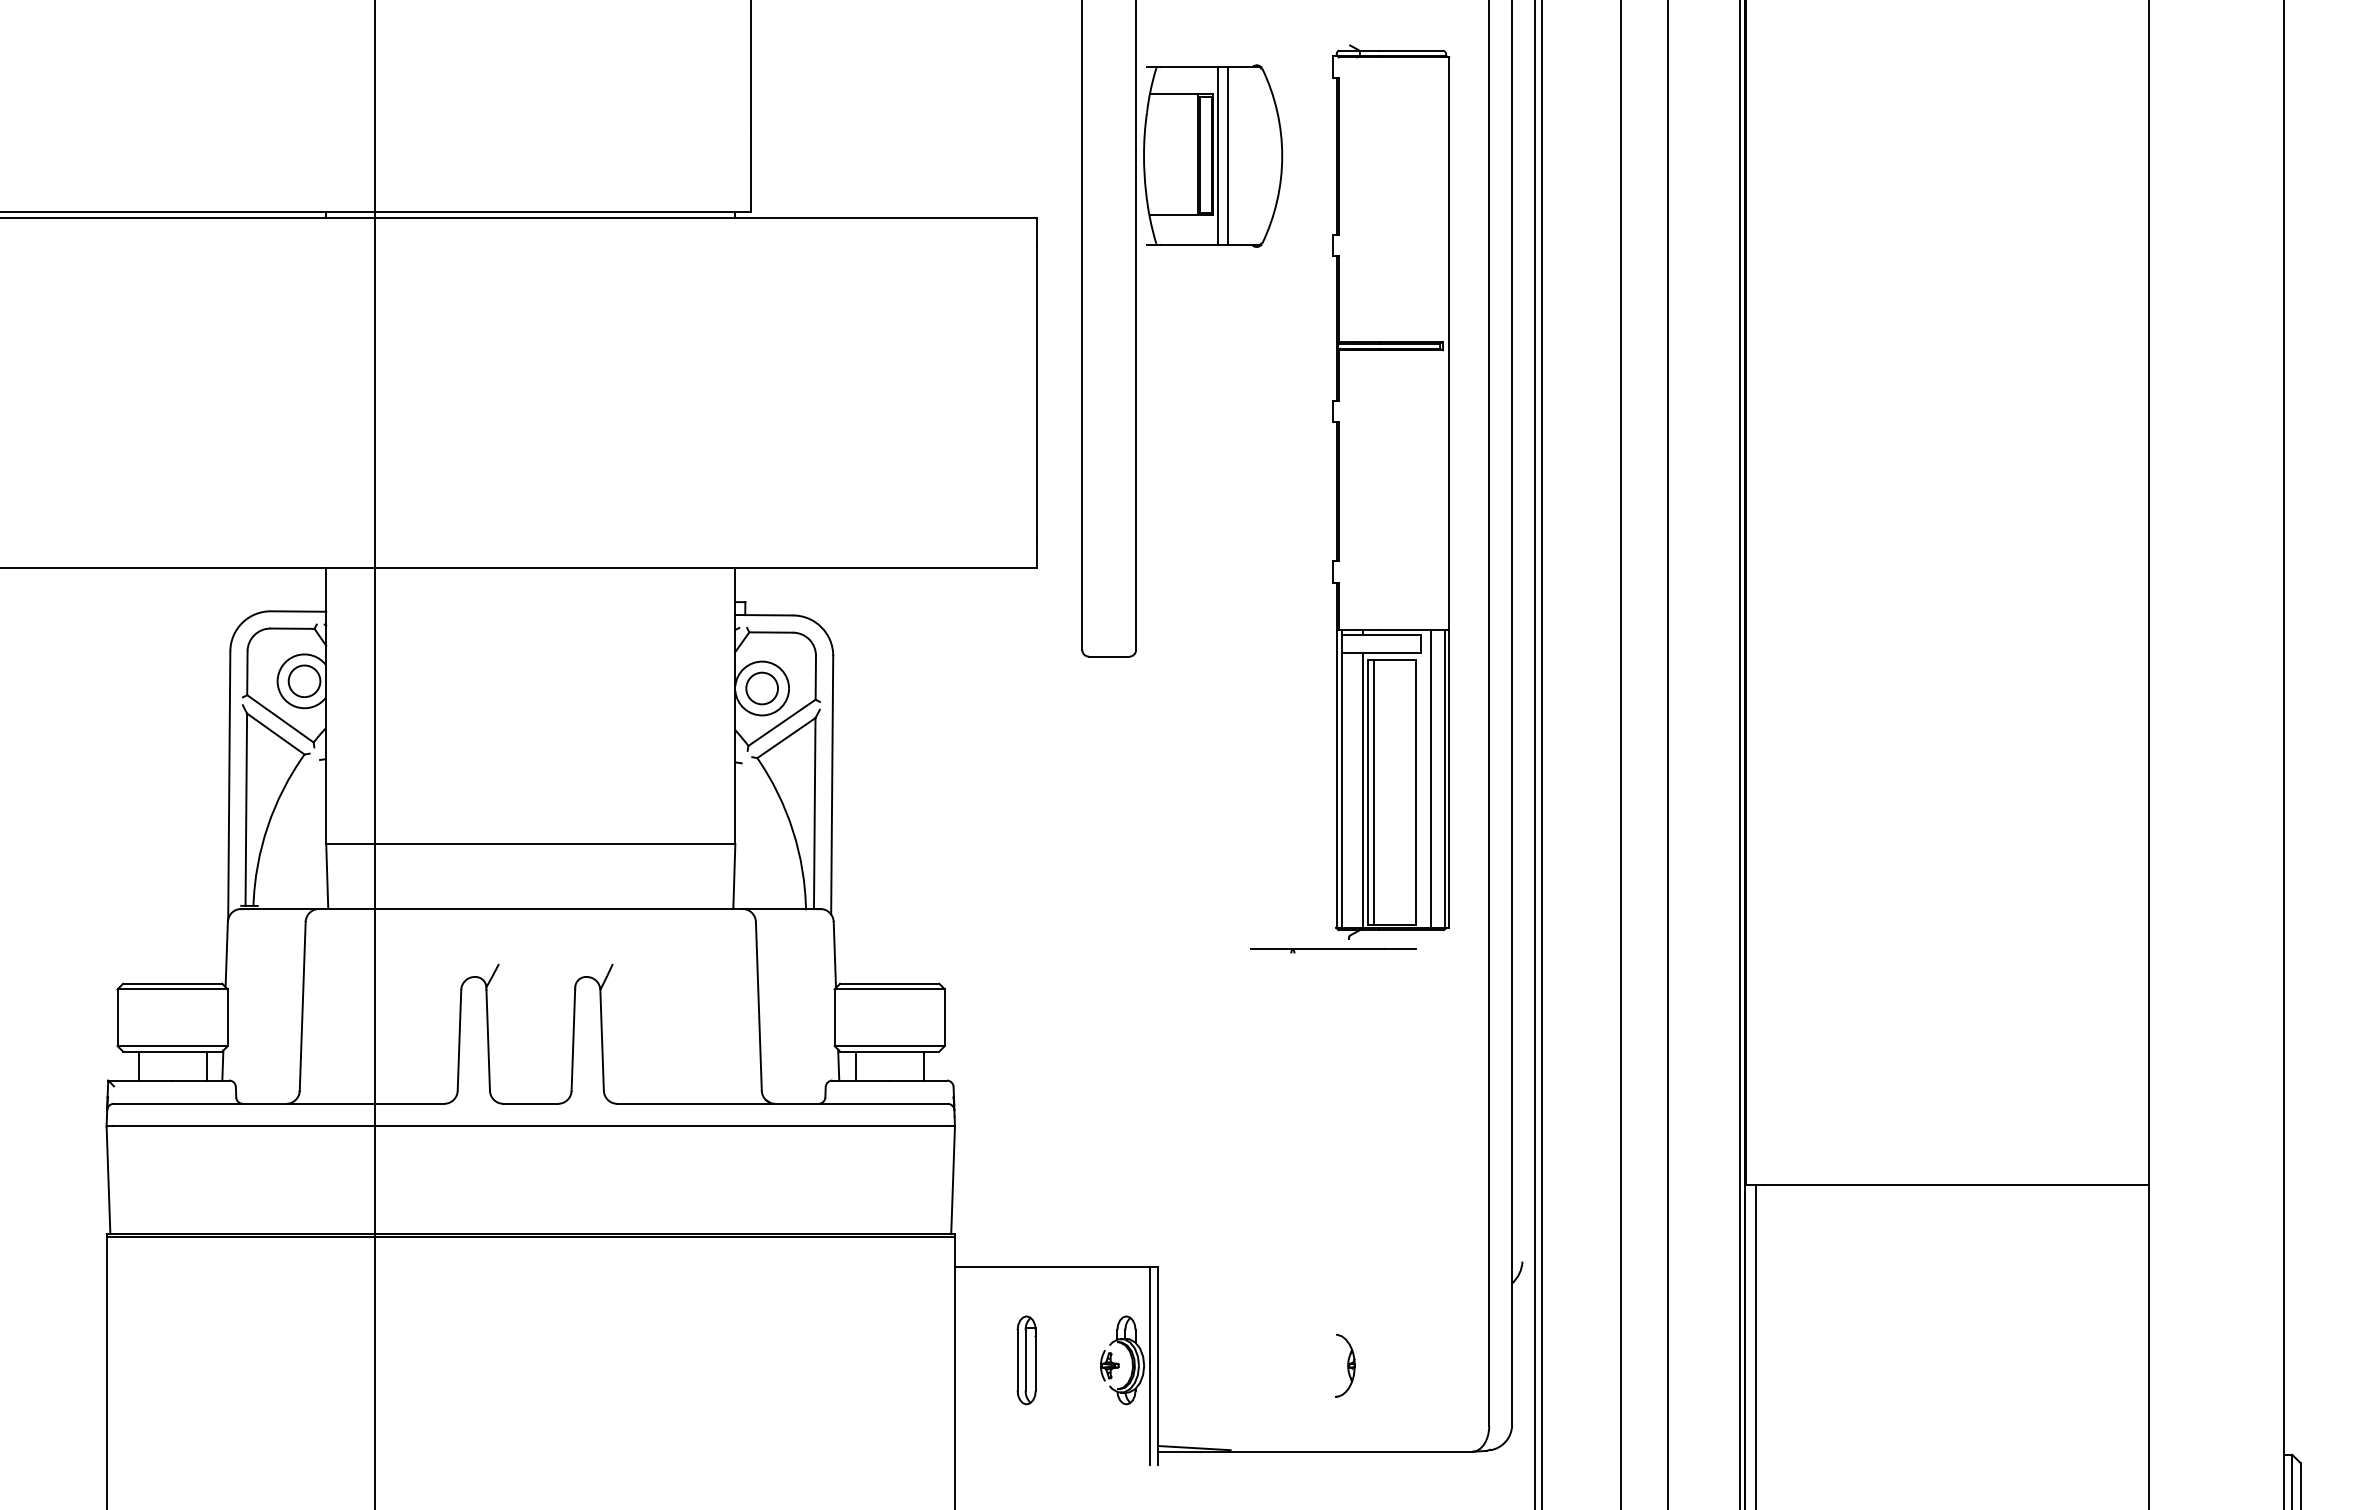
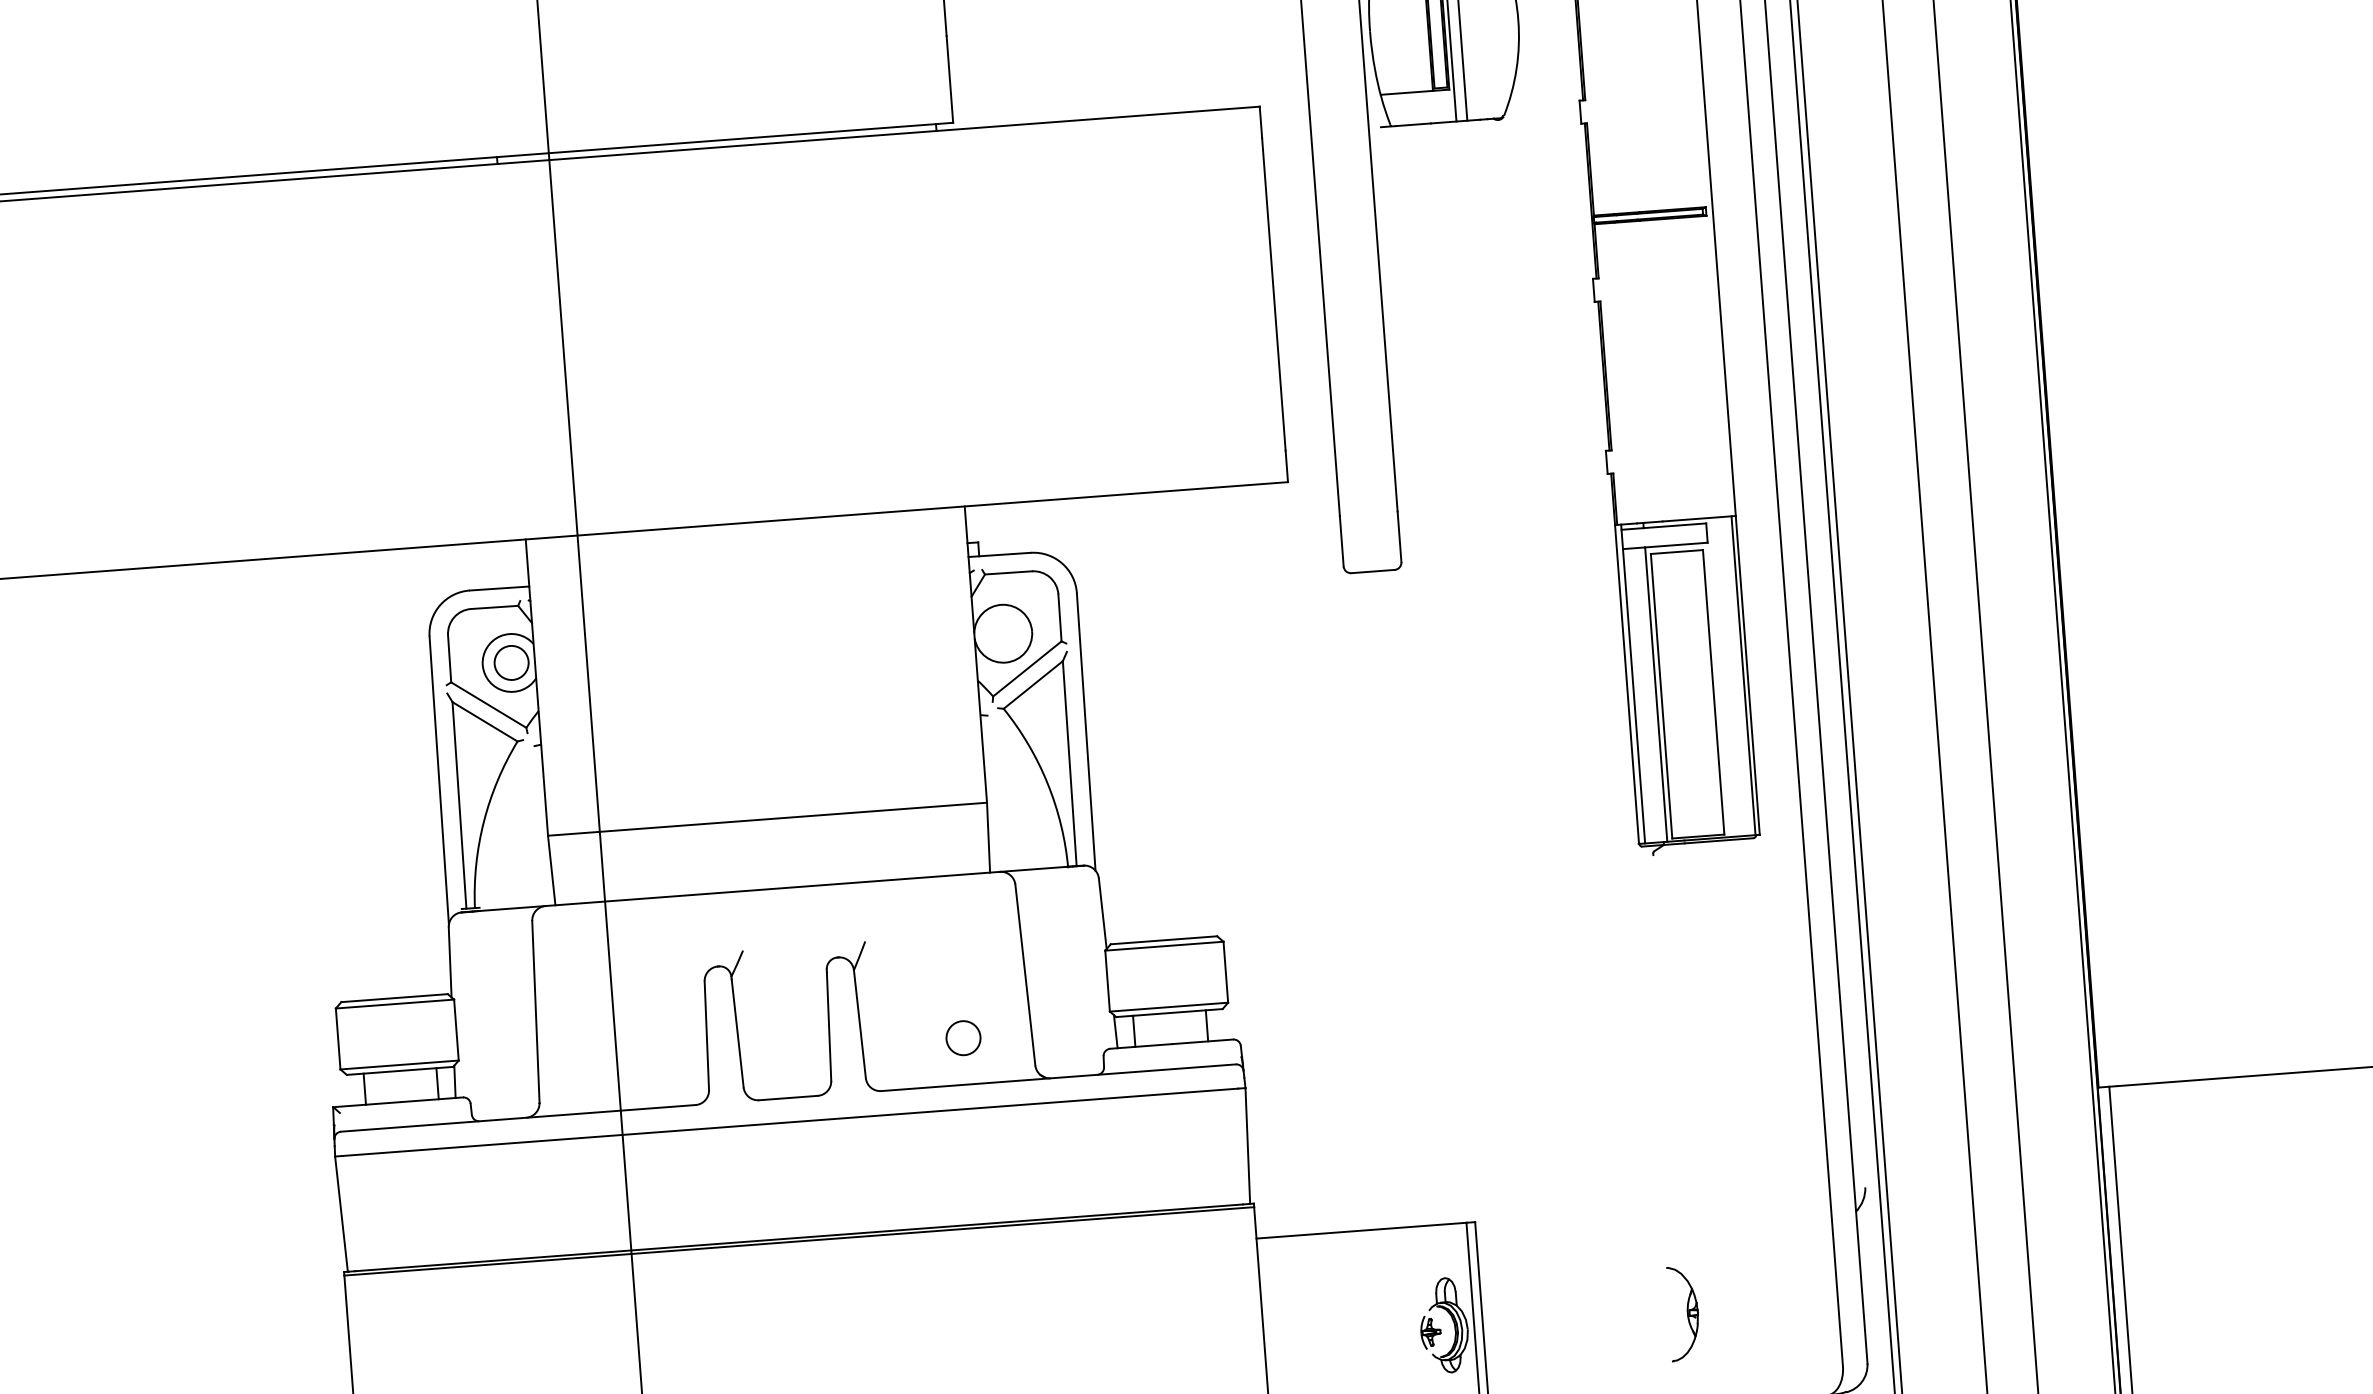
circle: (761, 688) -> (962, 1038), moved
line: (1431, 778) -> (1728, 676), removed
line: (1373, 791) -> (1667, 694), removed
part: (1333, 950) -> (1637, 868), removed
part: (1026, 1360) -> (1341, 1333), removed
part: (1345, 1365) -> (1683, 1313), size x1.4

